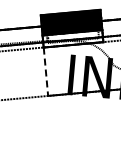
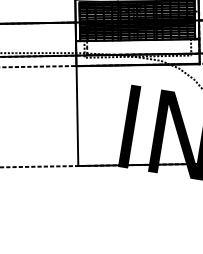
line: (45, 72) -> (76, 117), dashed -> solid

